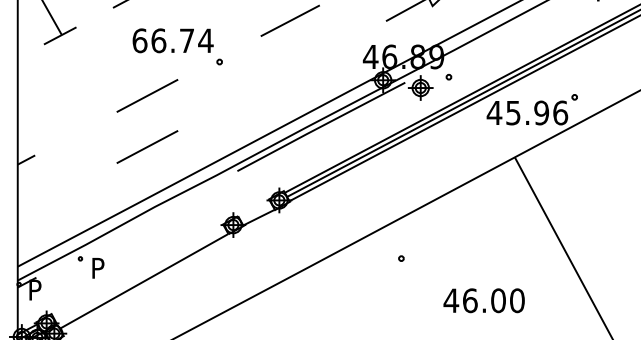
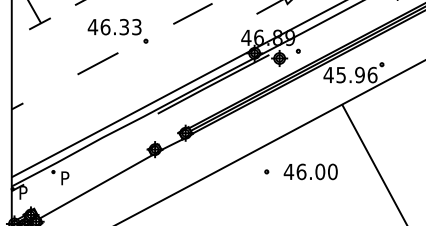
text: (172, 39) -> (114, 26), 66.74 -> 46.33
line: (146, 146) -> (97, 97), removed
text: (483, 300) -> (310, 171), moved

